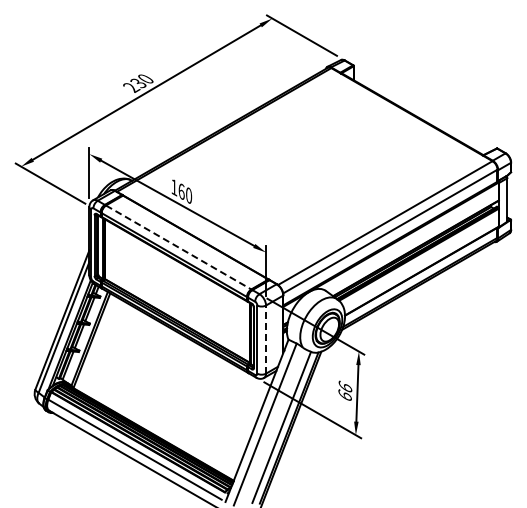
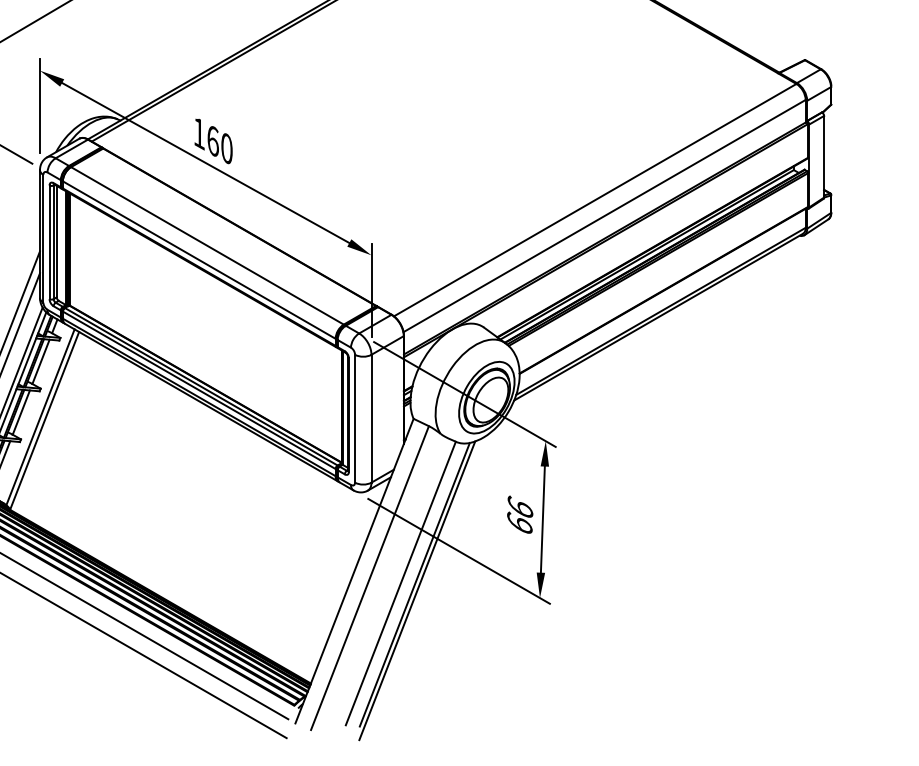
line: (178, 247) -> (207, 245), dashed -> solid
line: (266, 339) -> (372, 418), dashed -> solid

